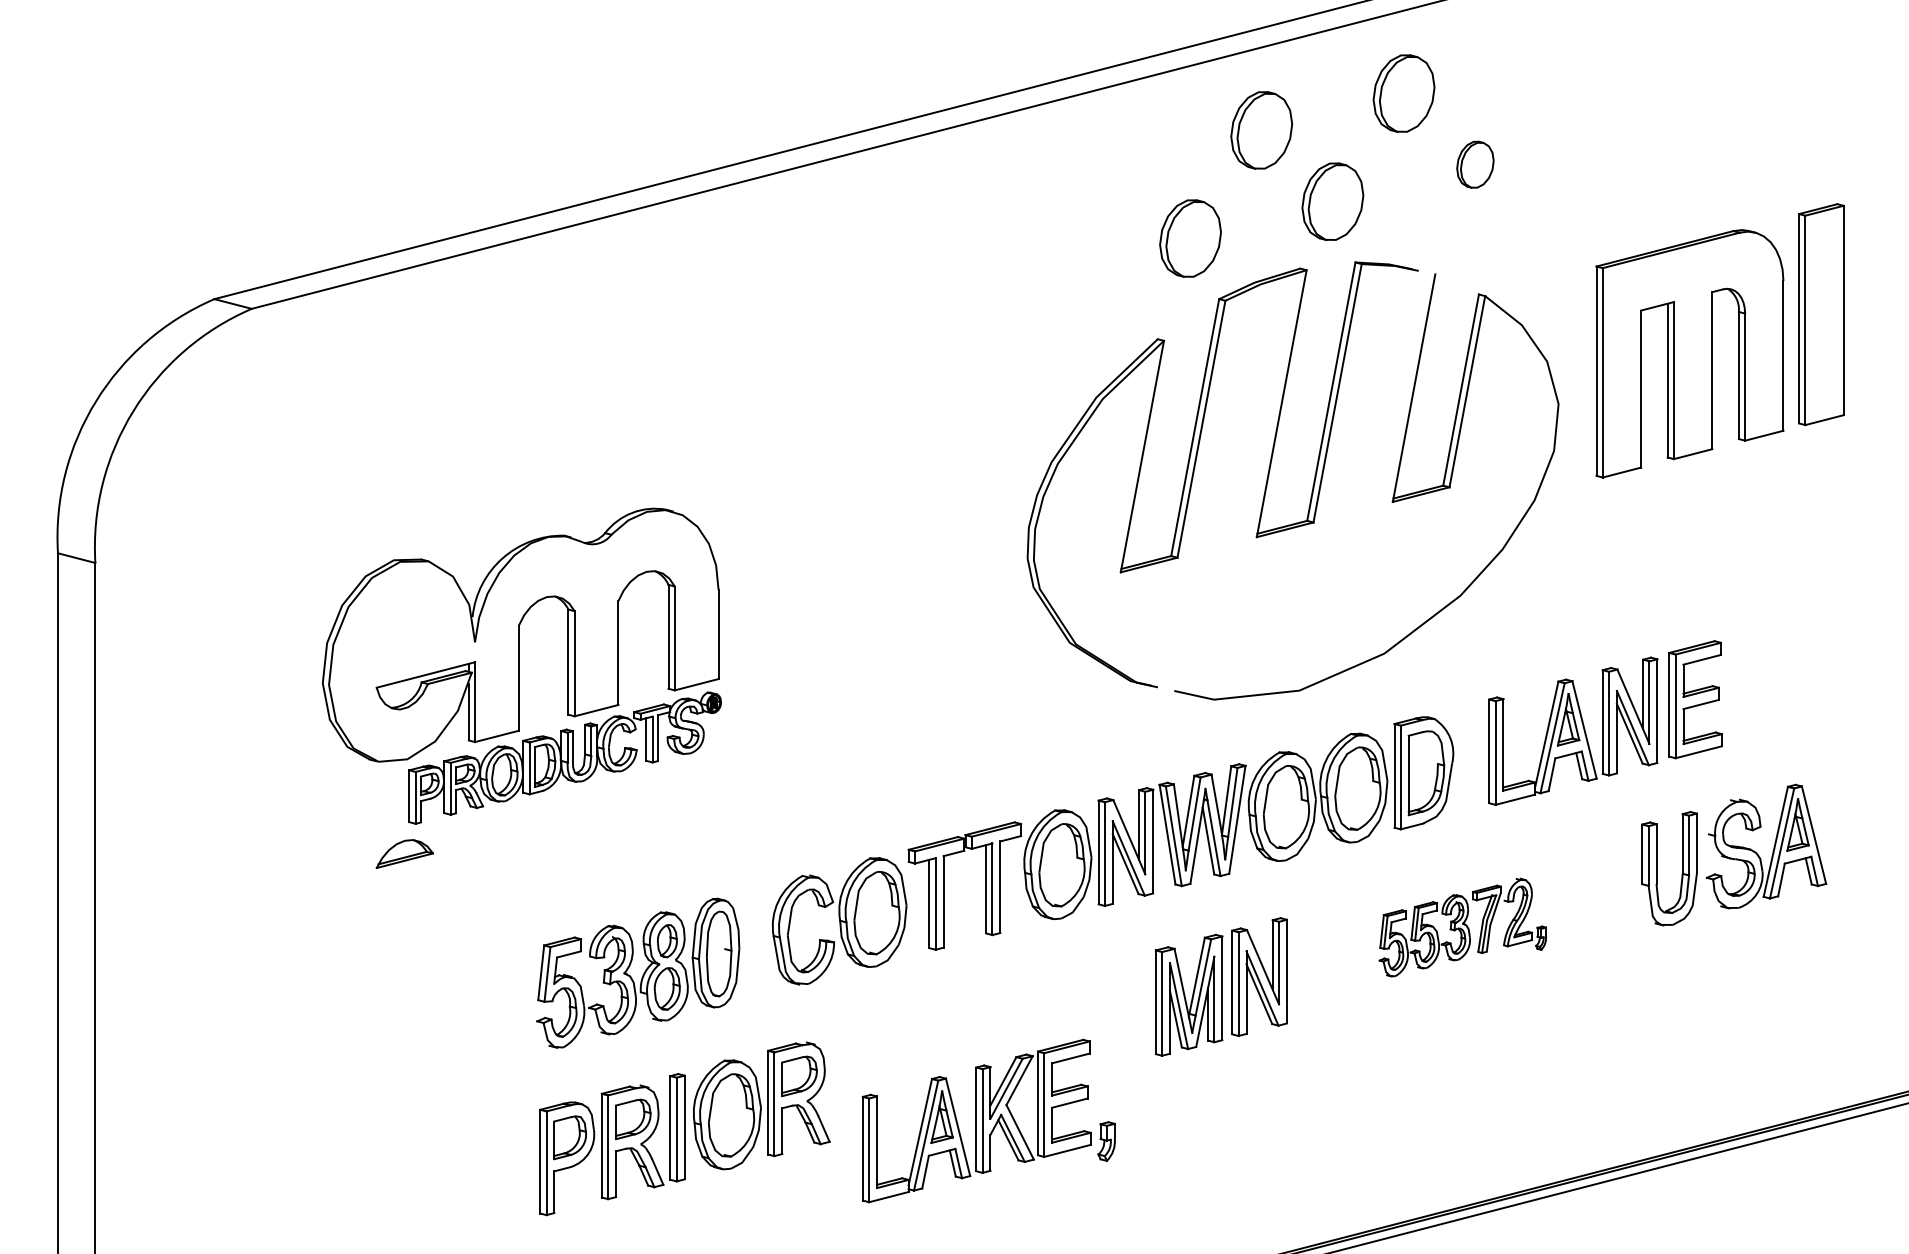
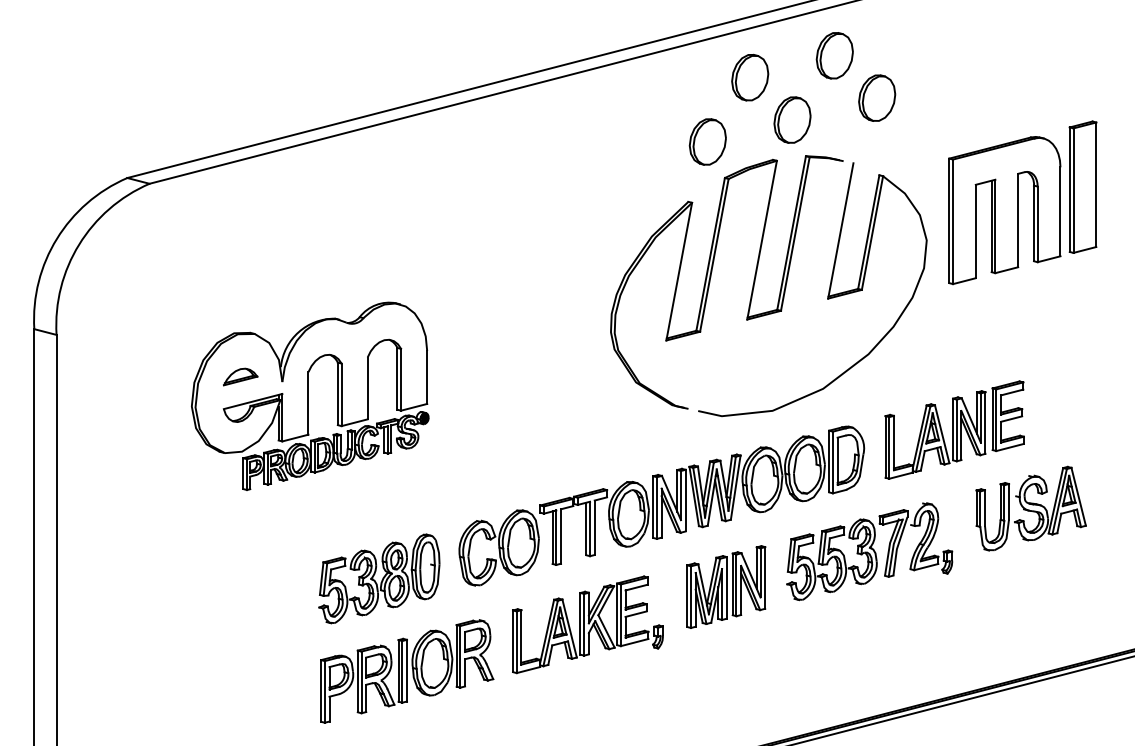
part: (1475, 163) -> (877, 97), size x1.67
part: (404, 853) -> (240, 376), moved
part: (1462, 927) -> (869, 551), size x1.67
part: (988, 1120) -> (587, 624), moved

